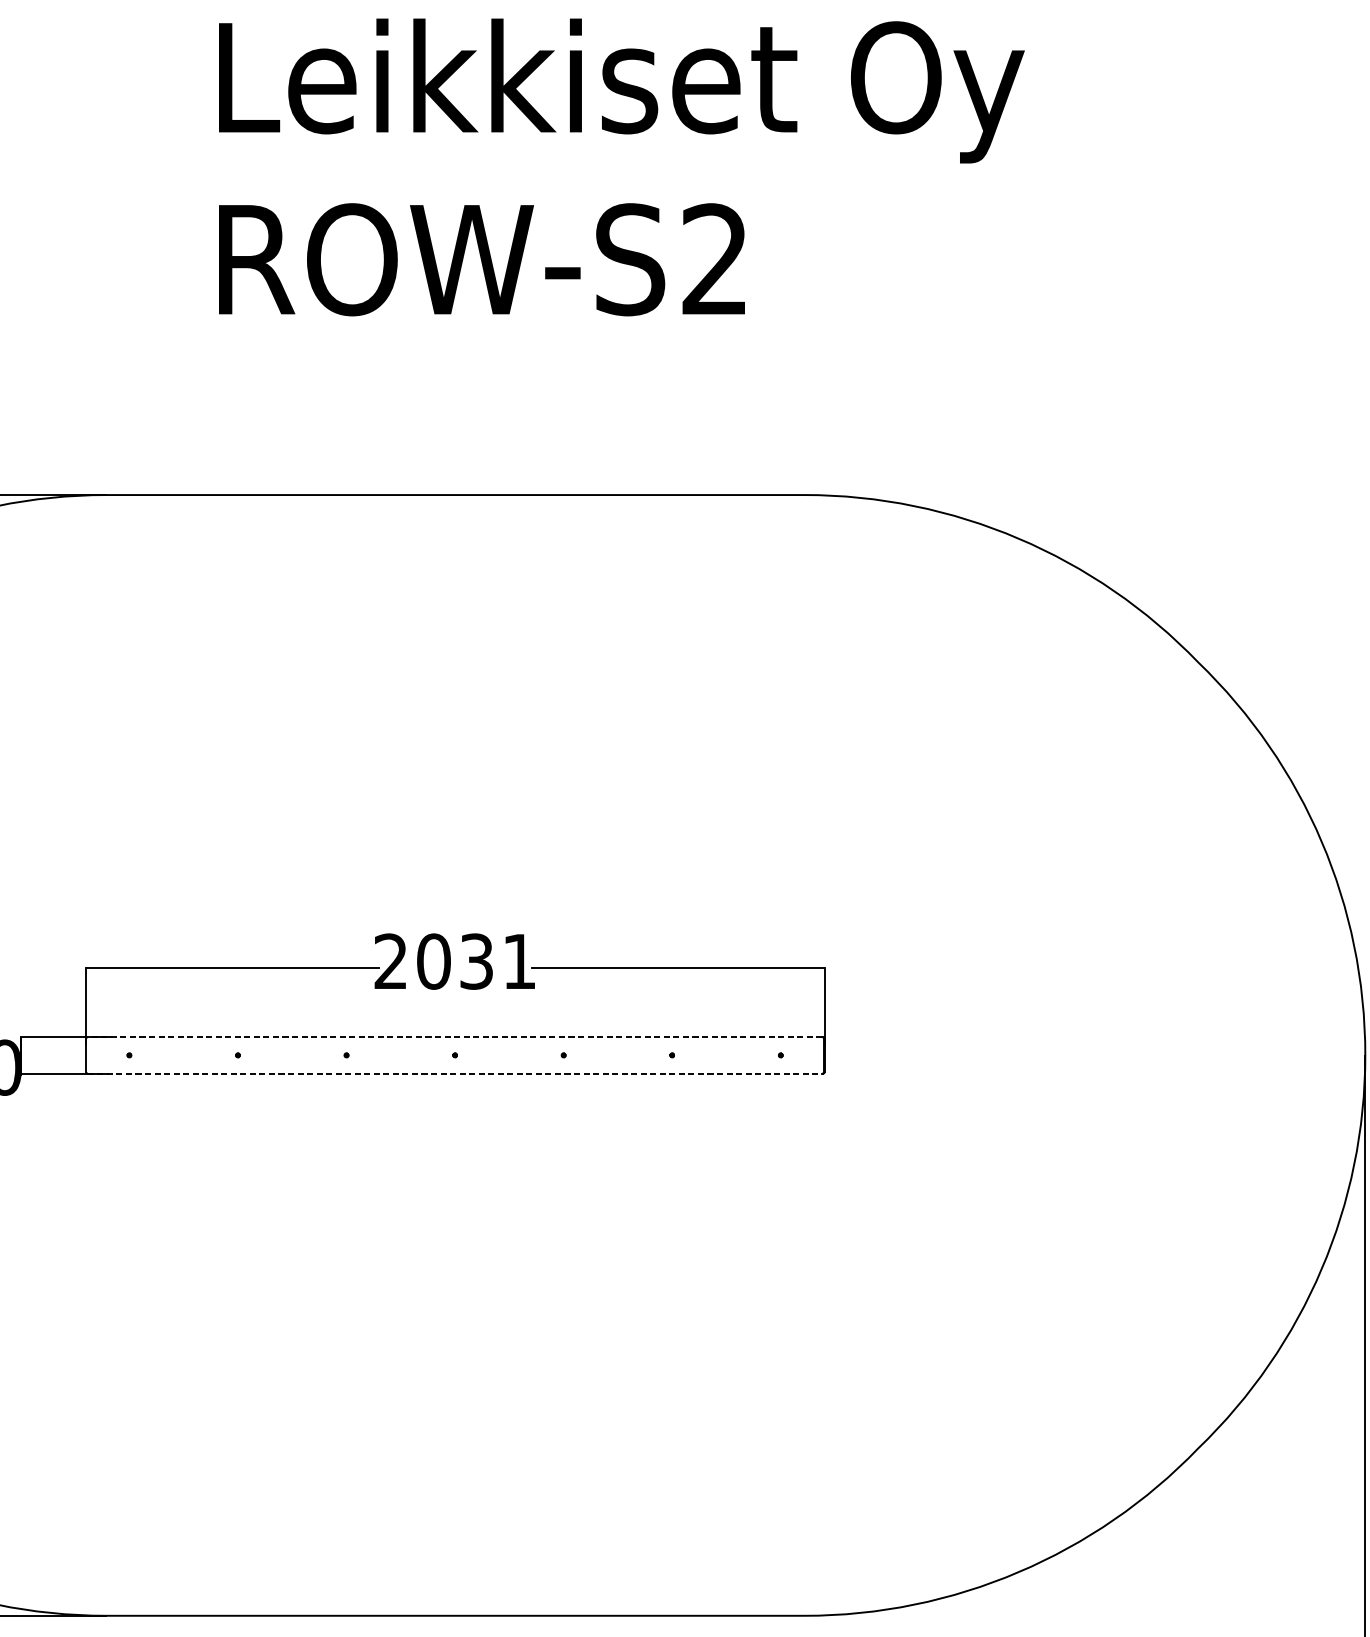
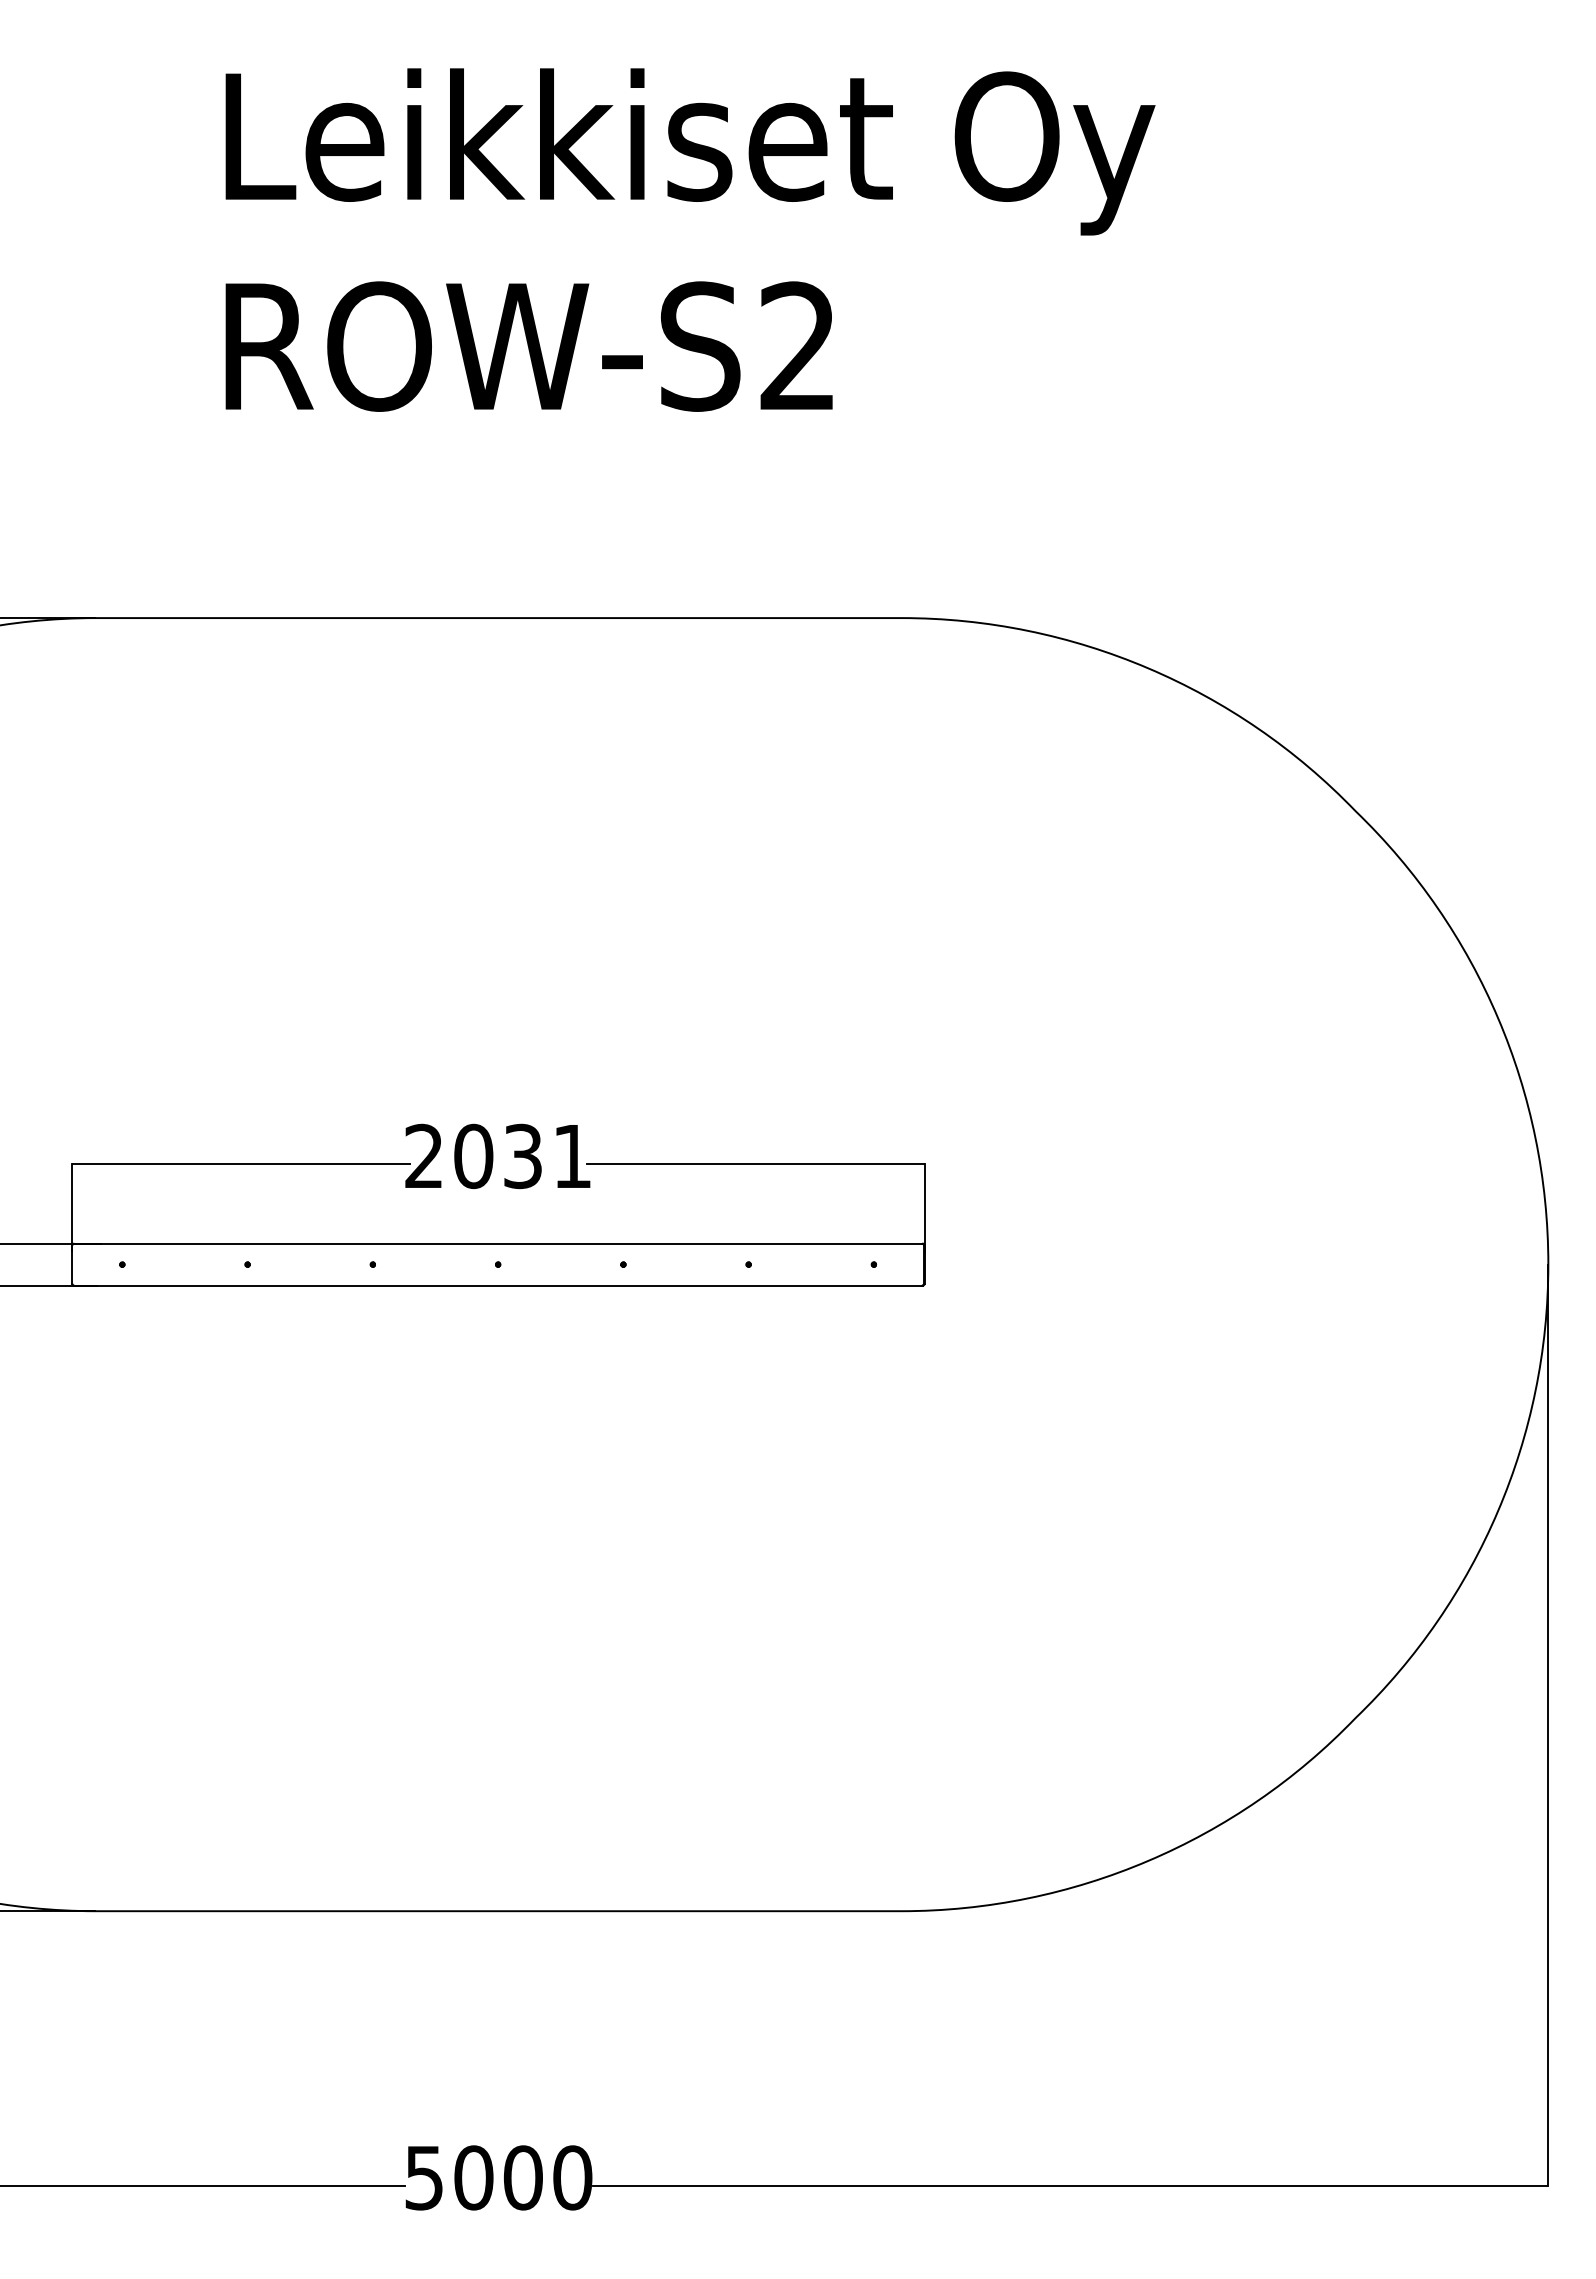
line: (455, 1037) -> (498, 1243), dashed -> solid
line: (455, 1073) -> (498, 1285), dashed -> solid

